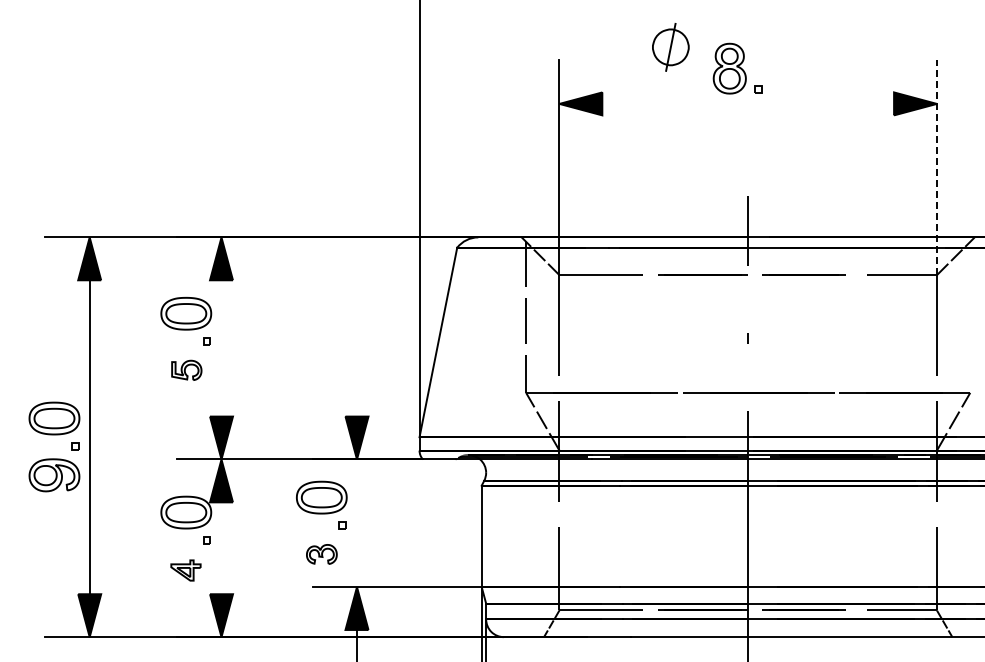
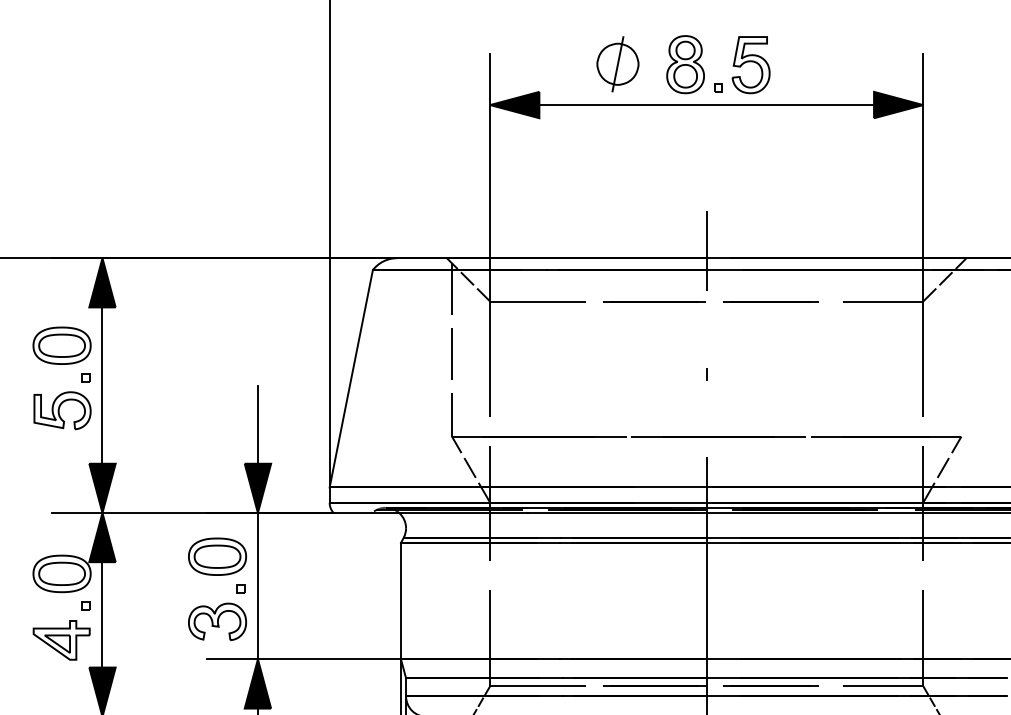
part: (670, 47) -> (617, 64), moved
part: (786, 68) -> (750, 64), added
line: (748, 103) -> (707, 104), added
line: (936, 167) -> (922, 178), dashed -> solid
line: (221, 348) -> (102, 385), added
part: (186, 370) -> (62, 410), size x1.67
line: (357, 382) -> (258, 424), added
line: (357, 523) -> (258, 586), added
line: (221, 548) -> (102, 615), added
part: (321, 554) -> (217, 621), size x1.67
part: (185, 570) -> (61, 640), size x1.67

